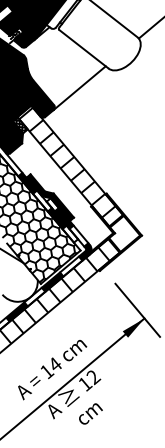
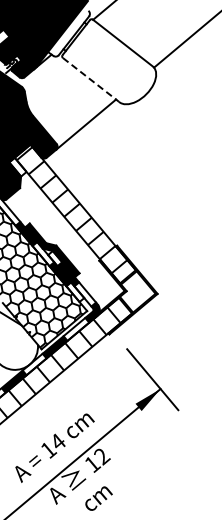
line: (84, 49) -> (91, 80), solid -> dashed
hatch: (19, 124) -> (17, 166), removed

